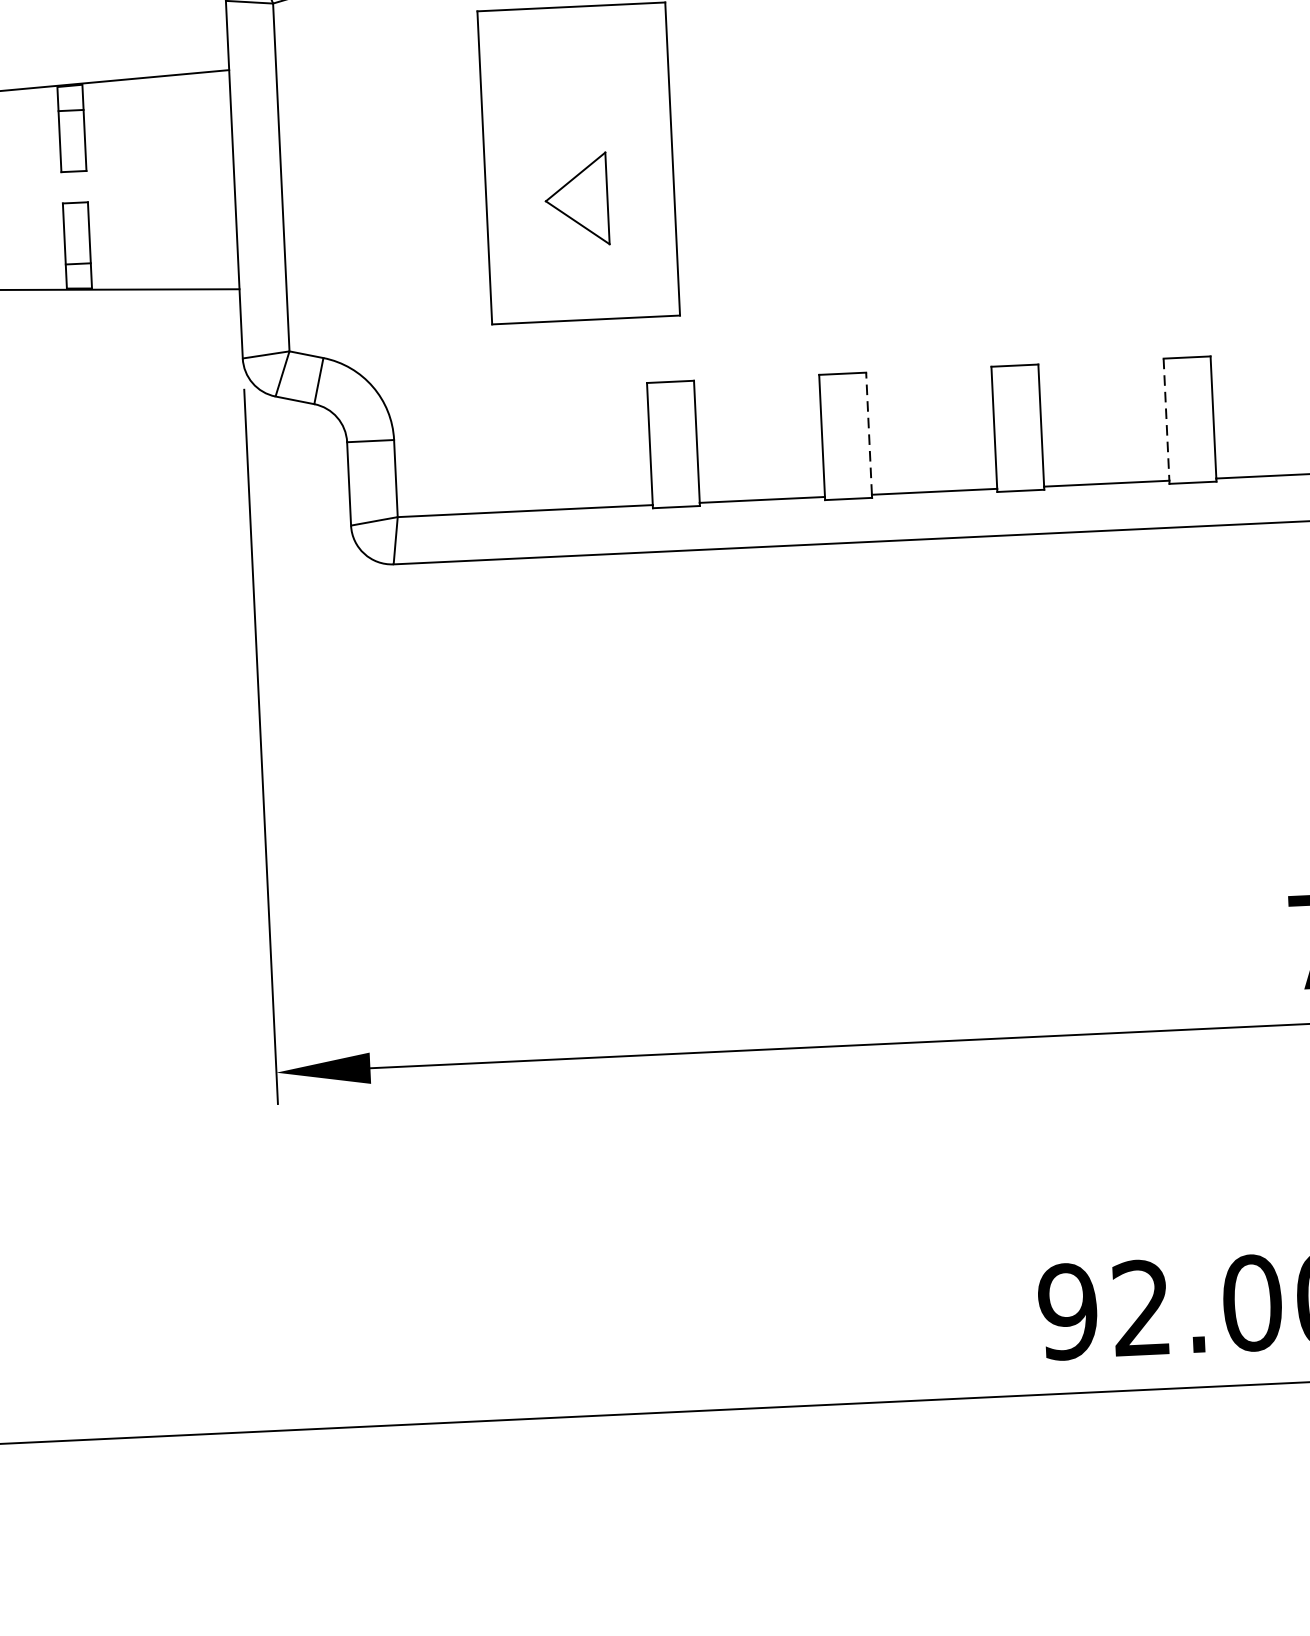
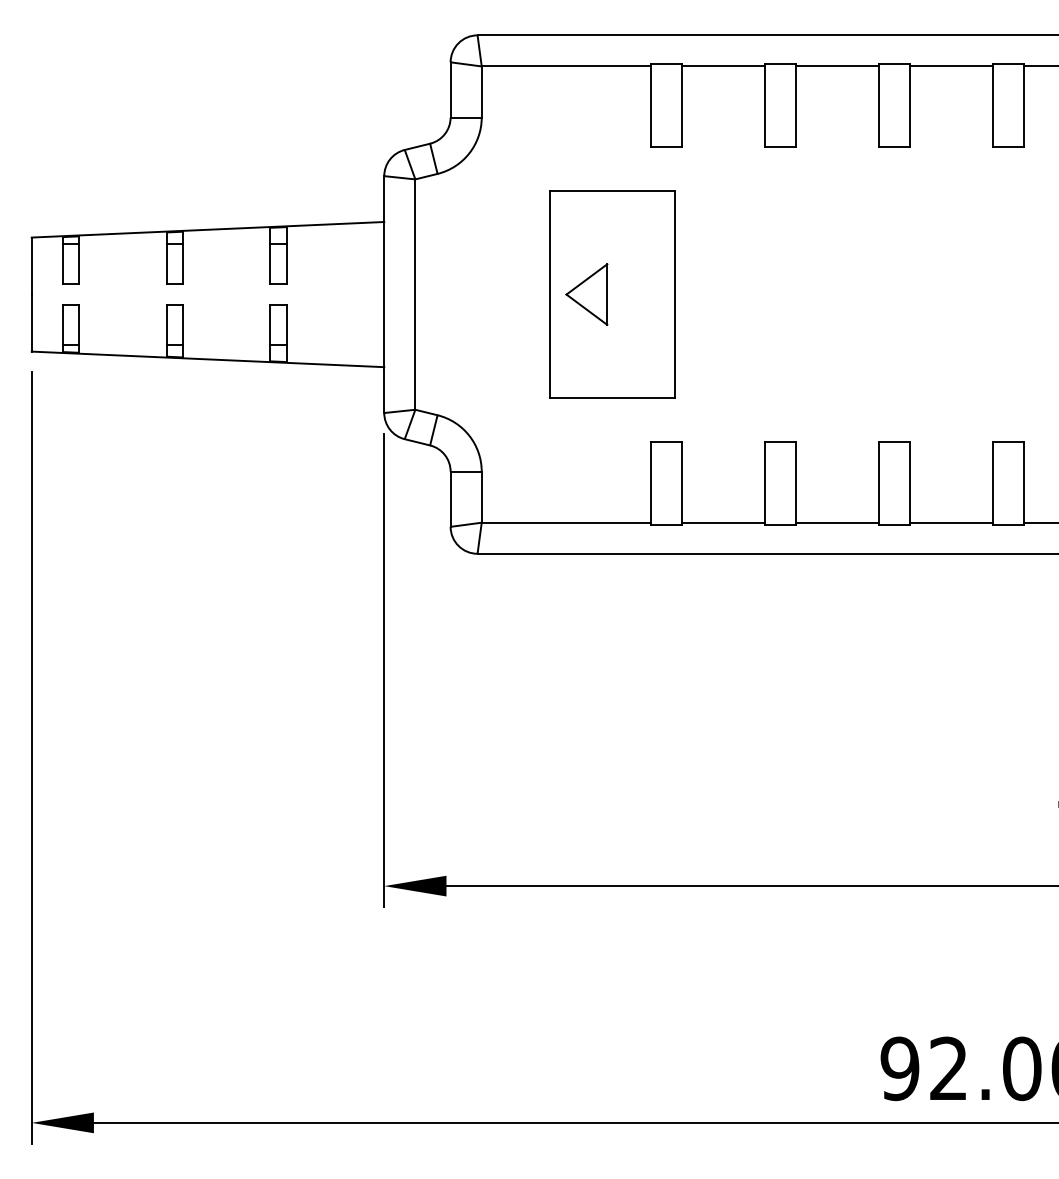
part: (576, 199) -> (586, 294), moved
line: (1165, 420) -> (992, 482), dashed -> solid
line: (868, 432) -> (795, 481), dashed -> solid

